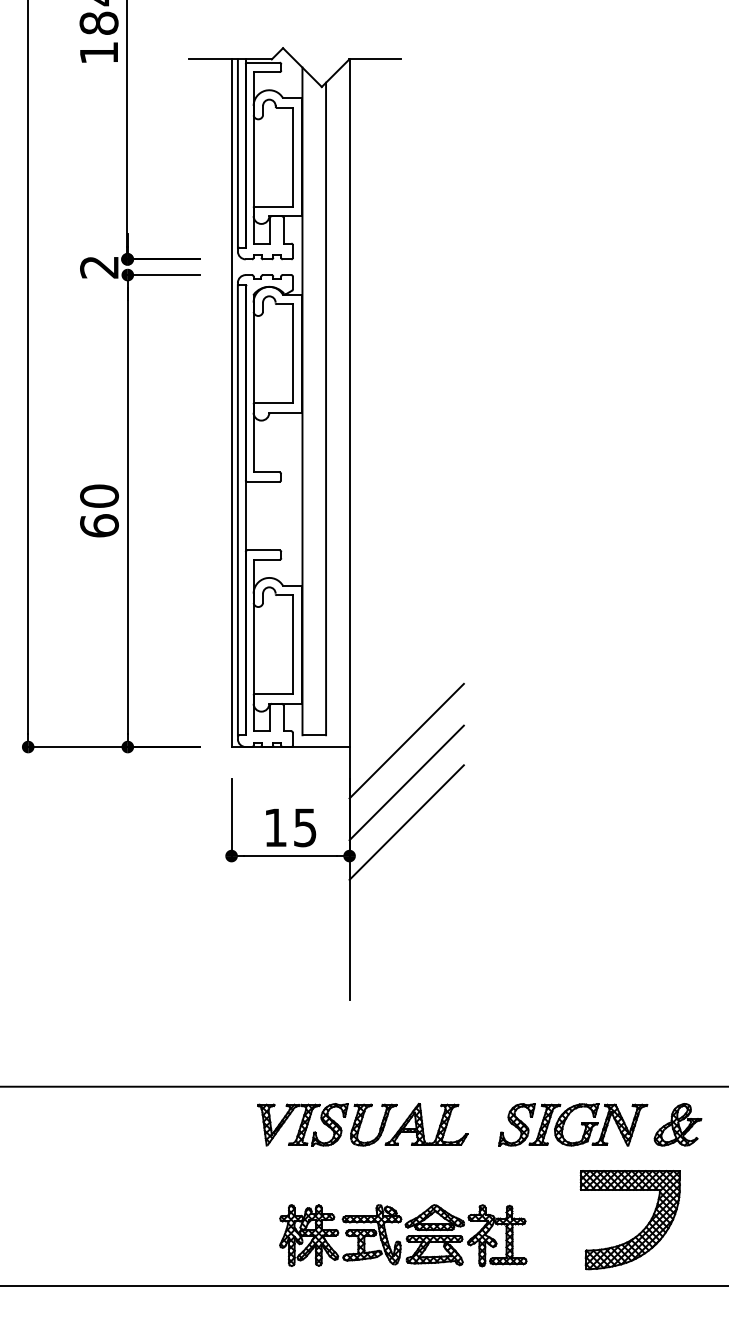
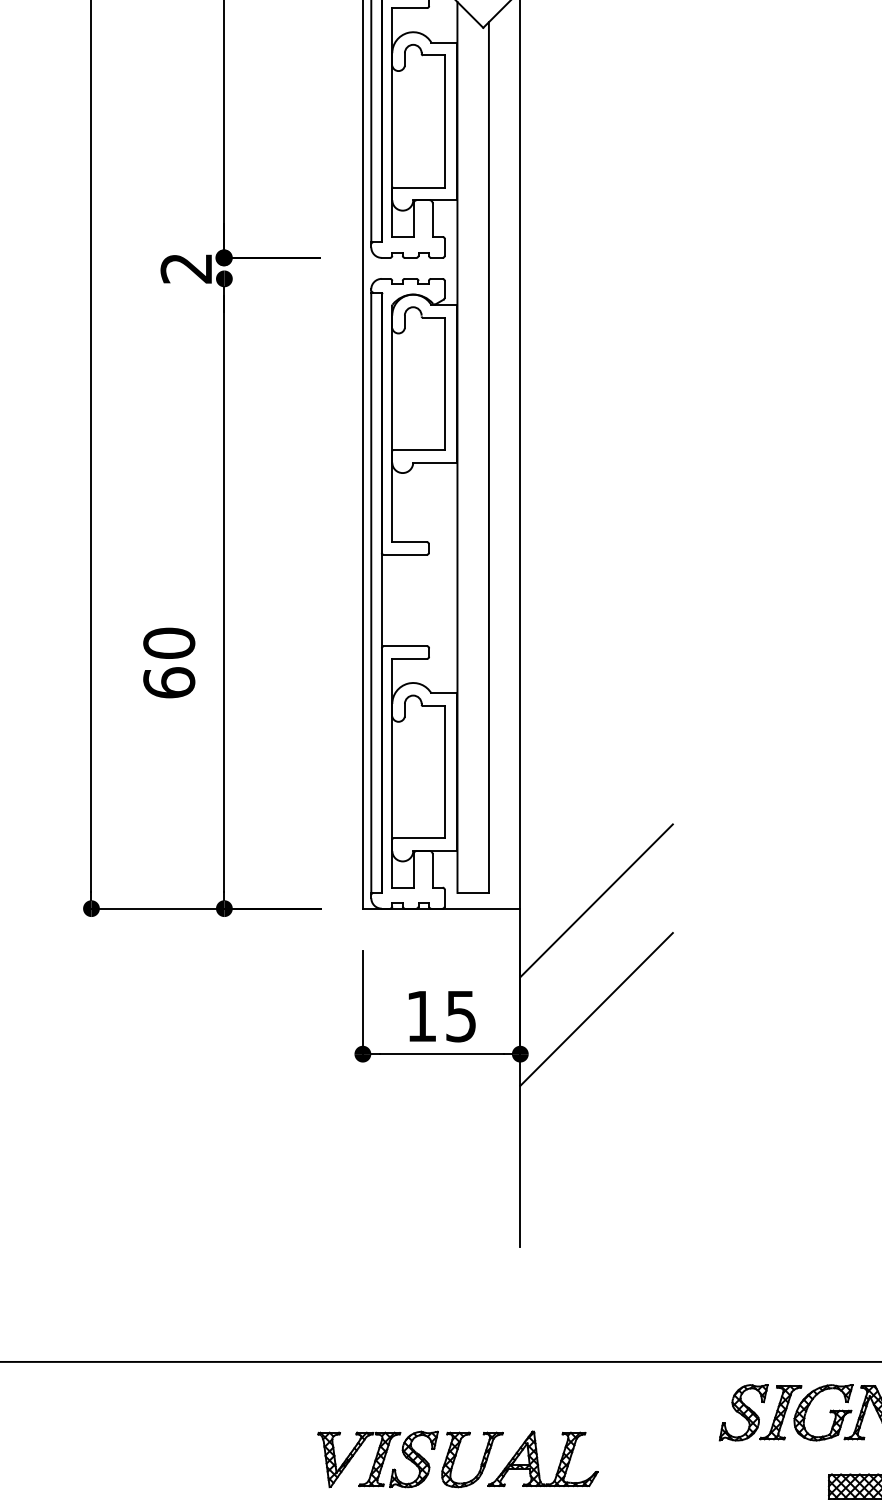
line: (163, 275) -> (272, 279), removed
text: (99, 510) -> (169, 662), moved
line: (406, 782) -> (596, 955), removed
part: (362, 1124) -> (457, 1459), moved

